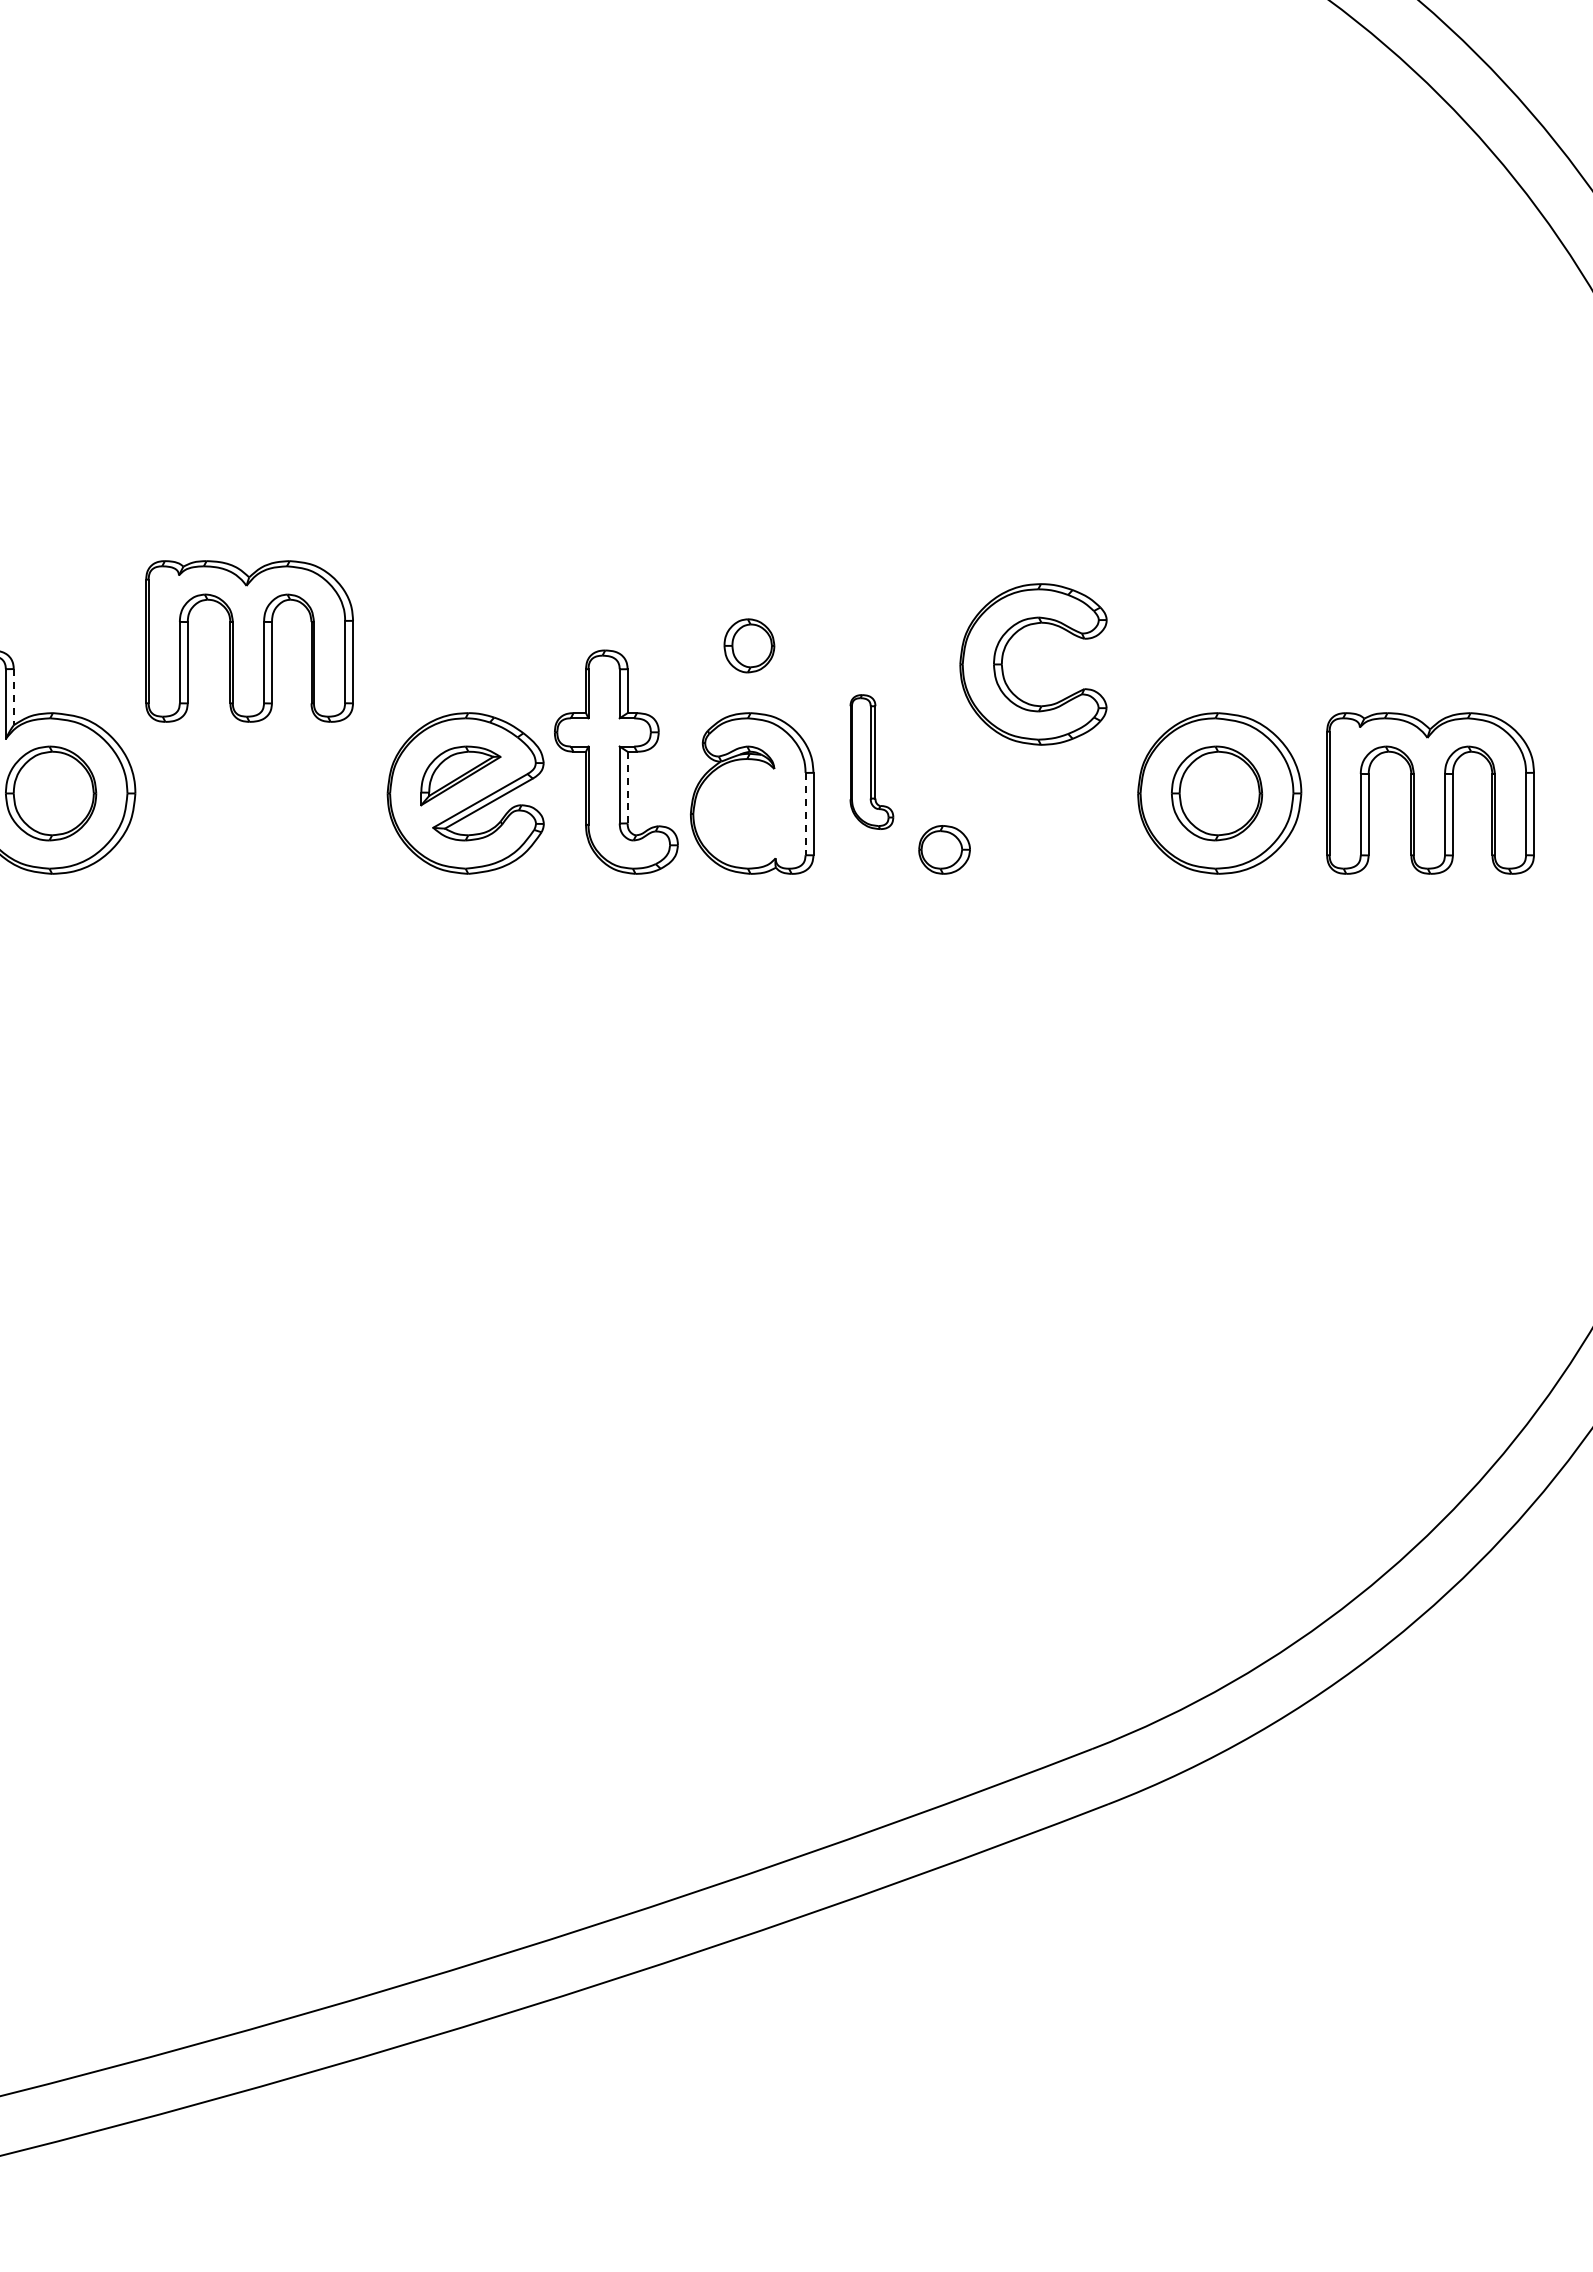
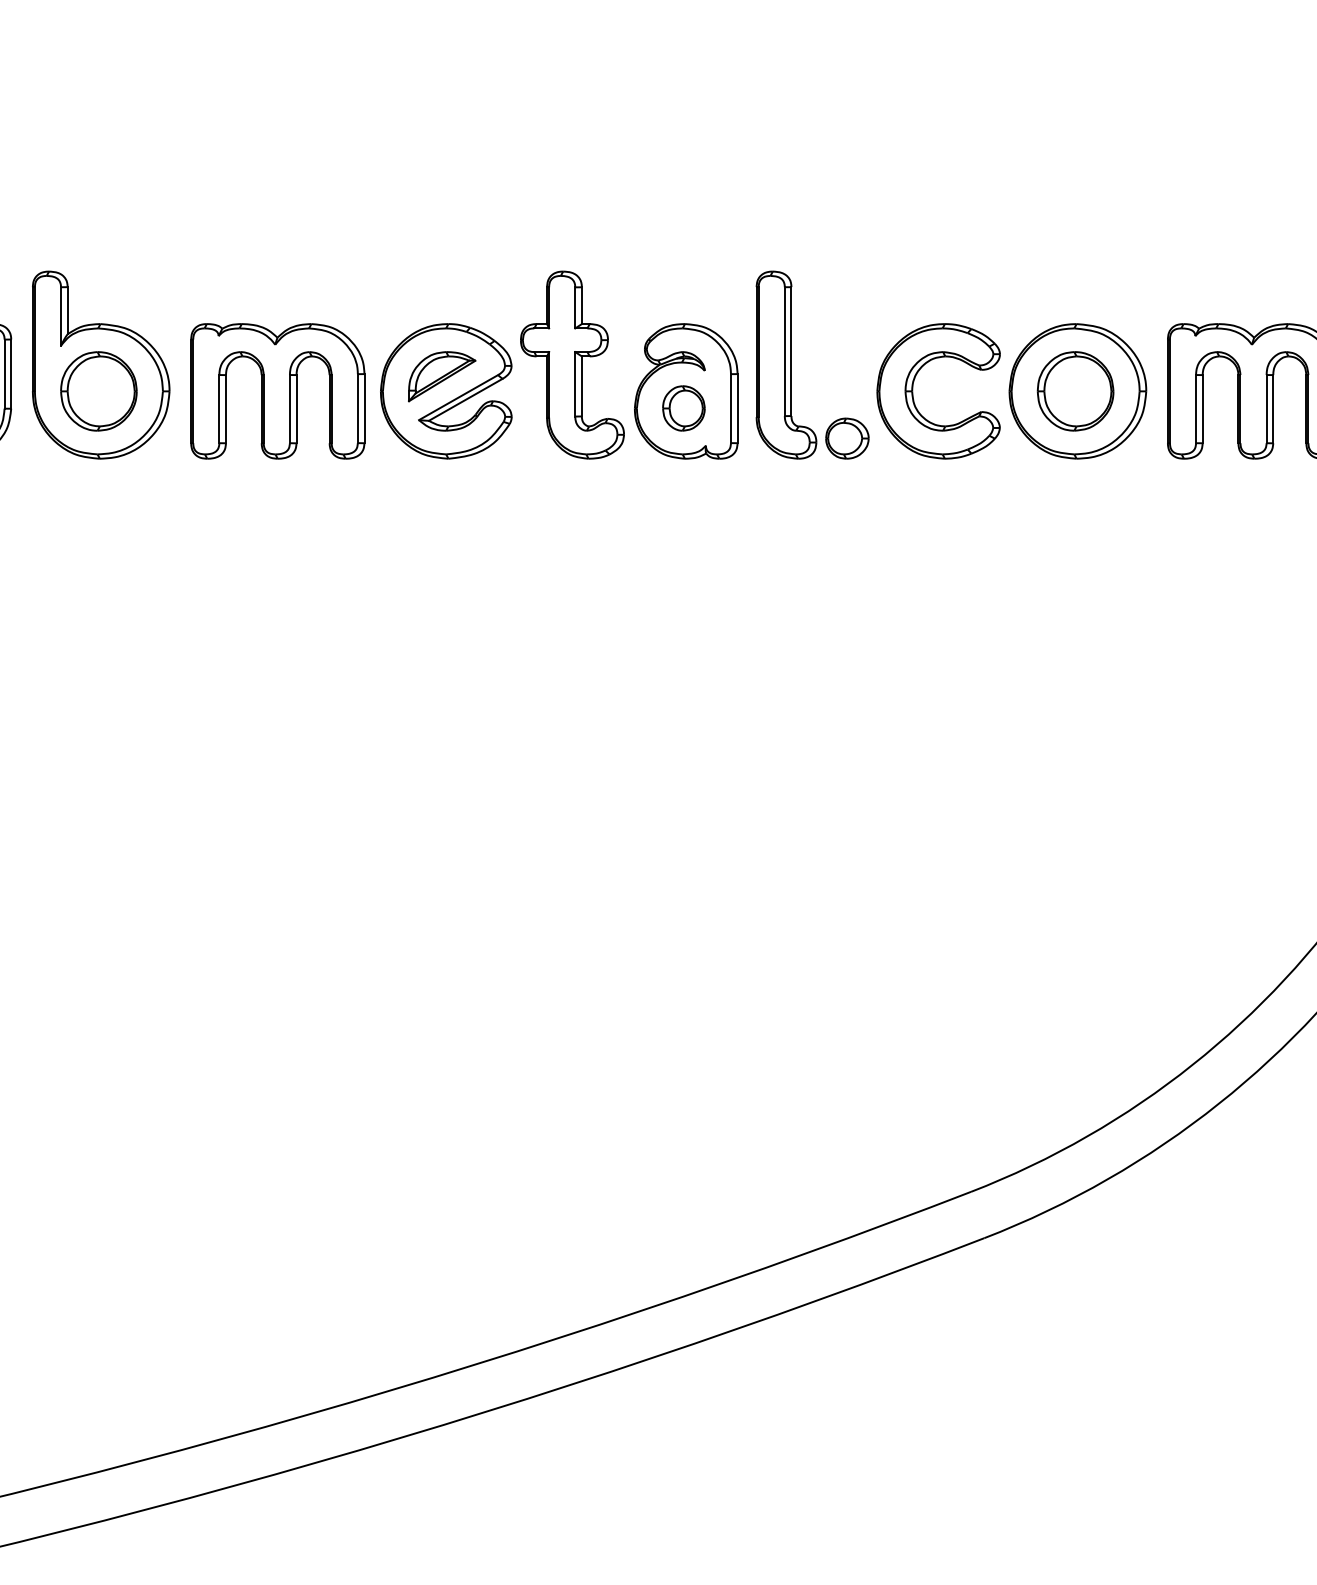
part: (249, 641) -> (277, 391), moved
part: (749, 645) -> (683, 408), moved
part: (1003, 668) -> (913, 394), moved
line: (13, 697) -> (67, 310), dashed -> solid
part: (871, 761) -> (786, 364), size x1.67
line: (627, 787) -> (581, 386), dashed -> solid
line: (805, 814) -> (730, 408), dashed -> solid

